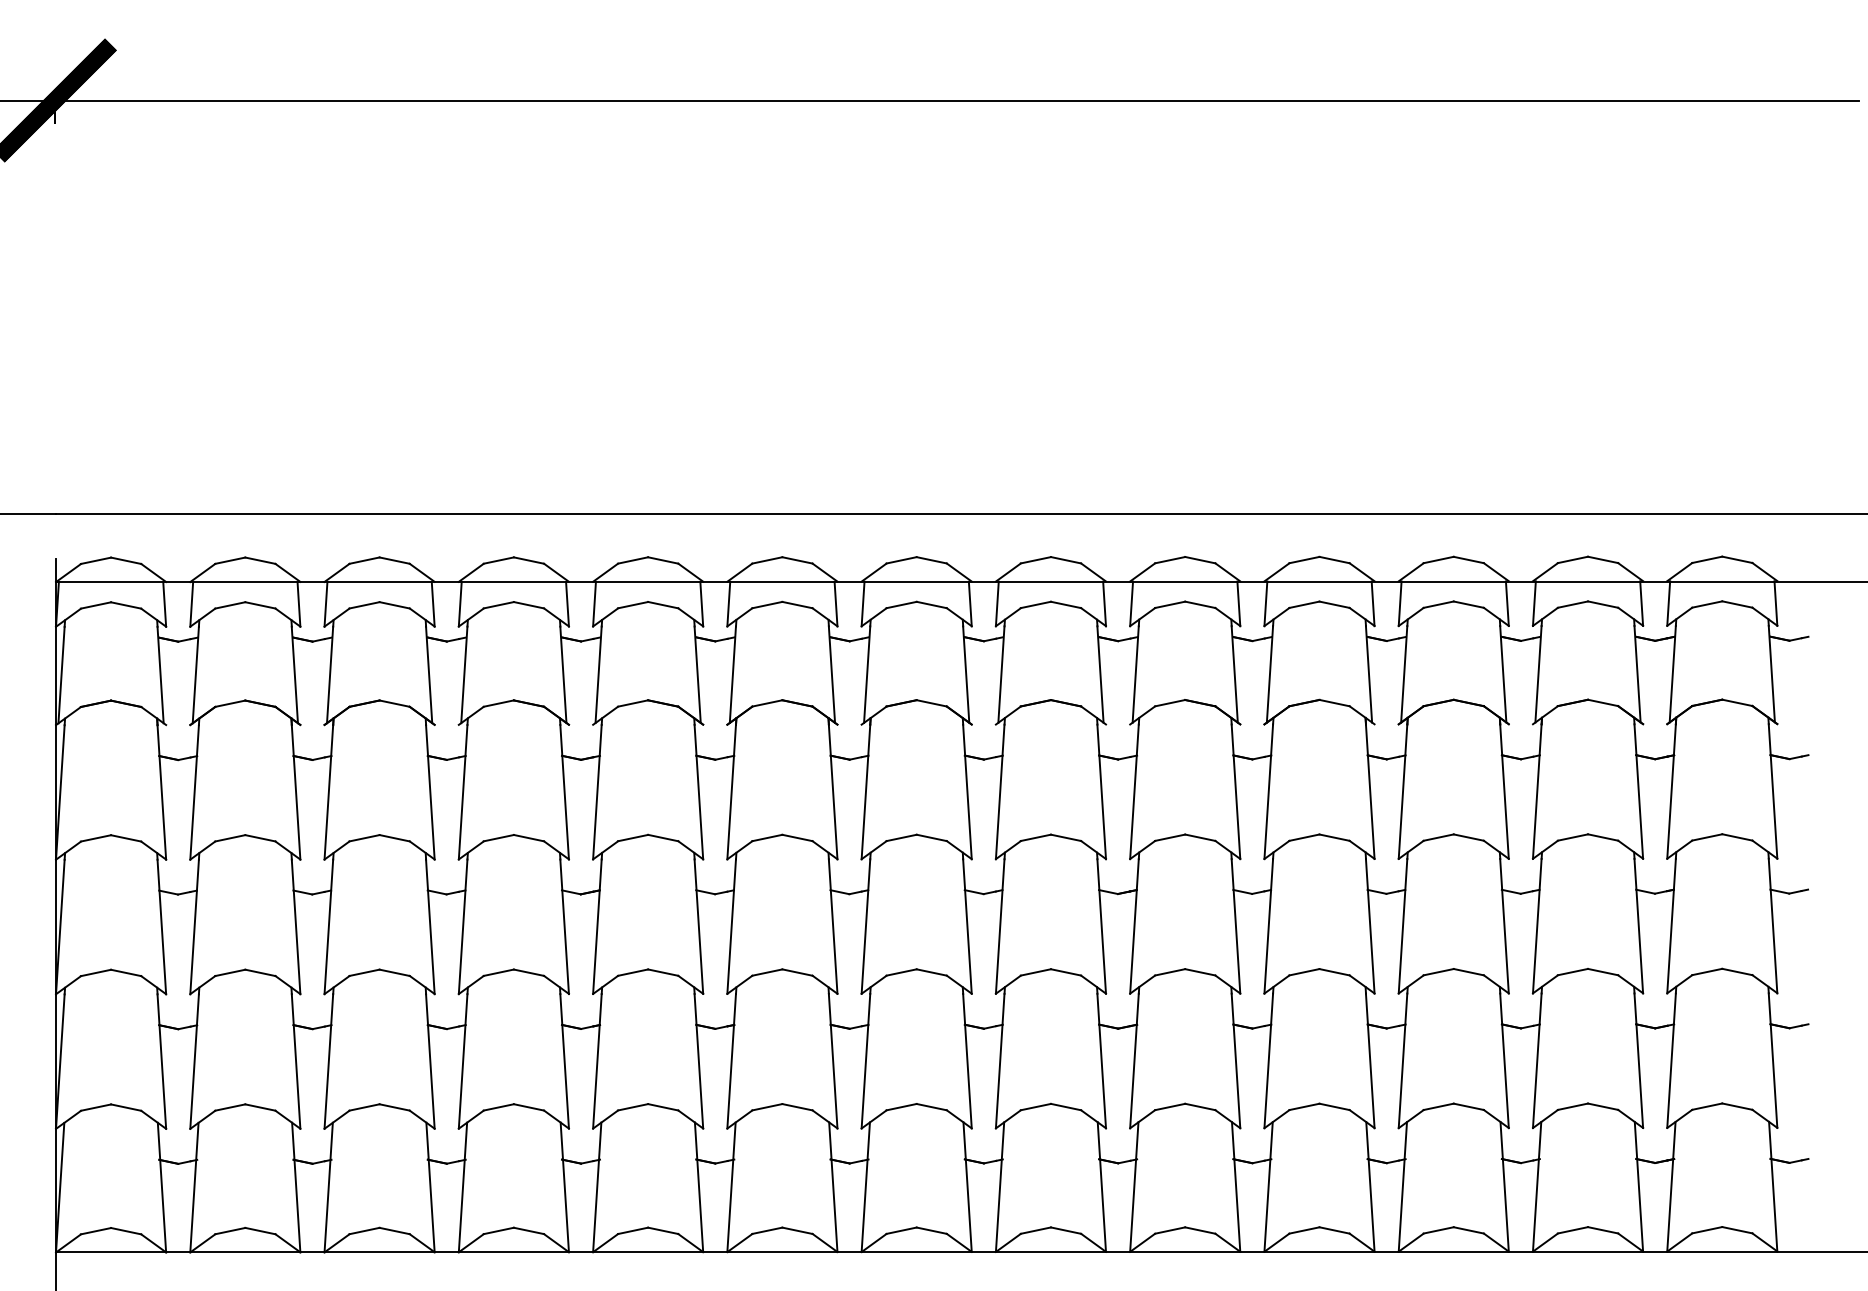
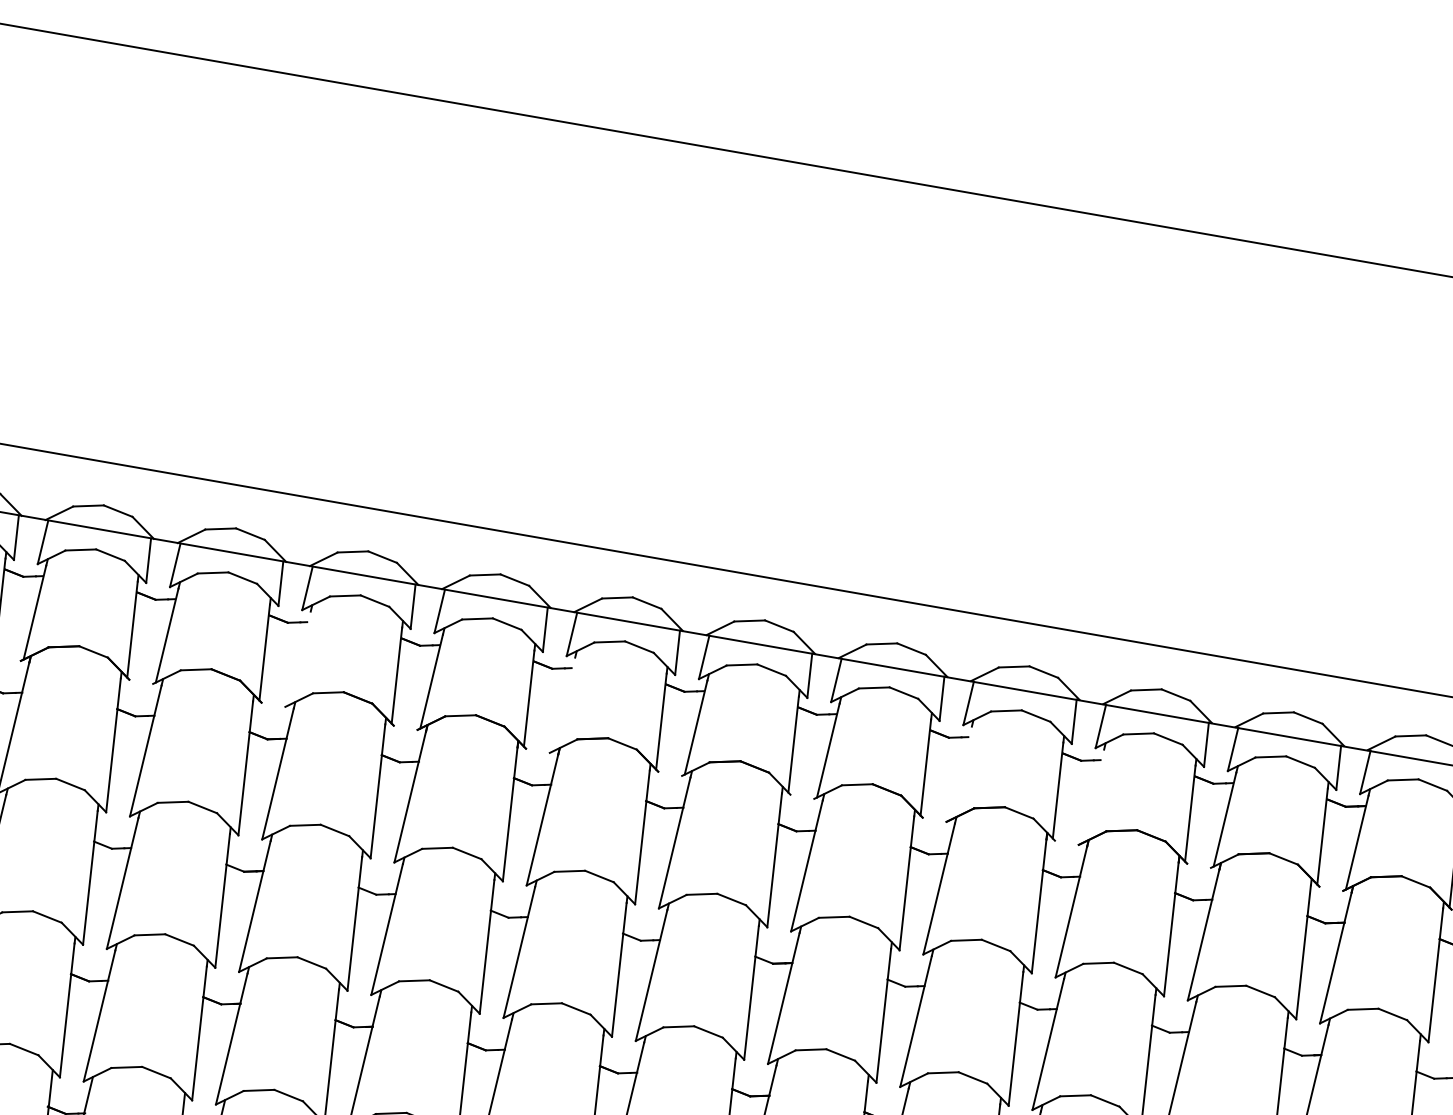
line: (598, 674) -> (299, 658), removed
line: (867, 674) -> (564, 704), removed
line: (1269, 674) -> (960, 773), removed
line: (1404, 674) -> (1093, 796), removed

